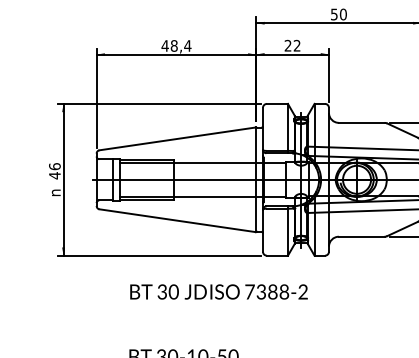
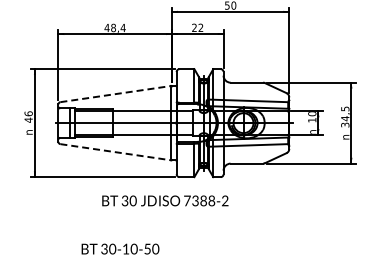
line: (178, 139) -> (116, 94), solid -> dashed
line: (178, 221) -> (116, 152), solid -> dashed
text: (219, 291) -> (165, 200), moved

